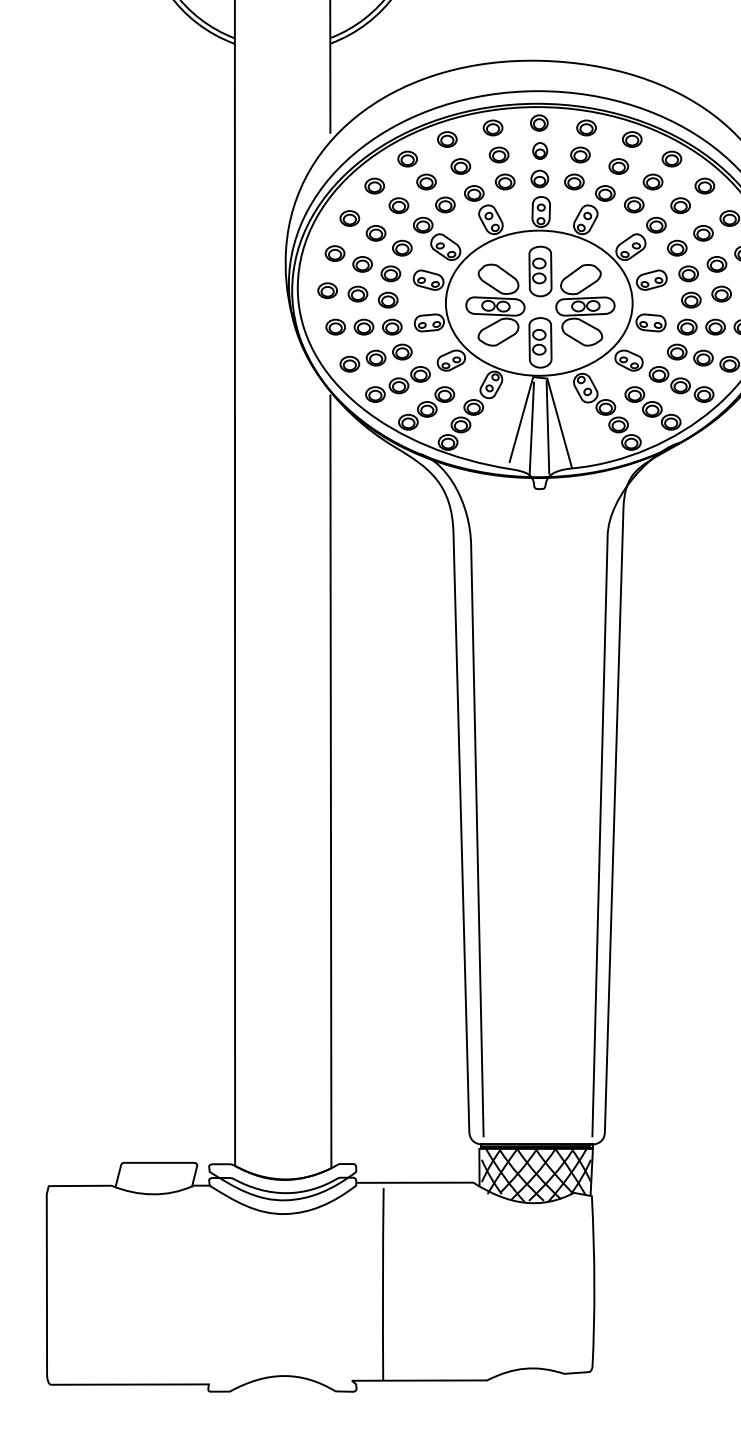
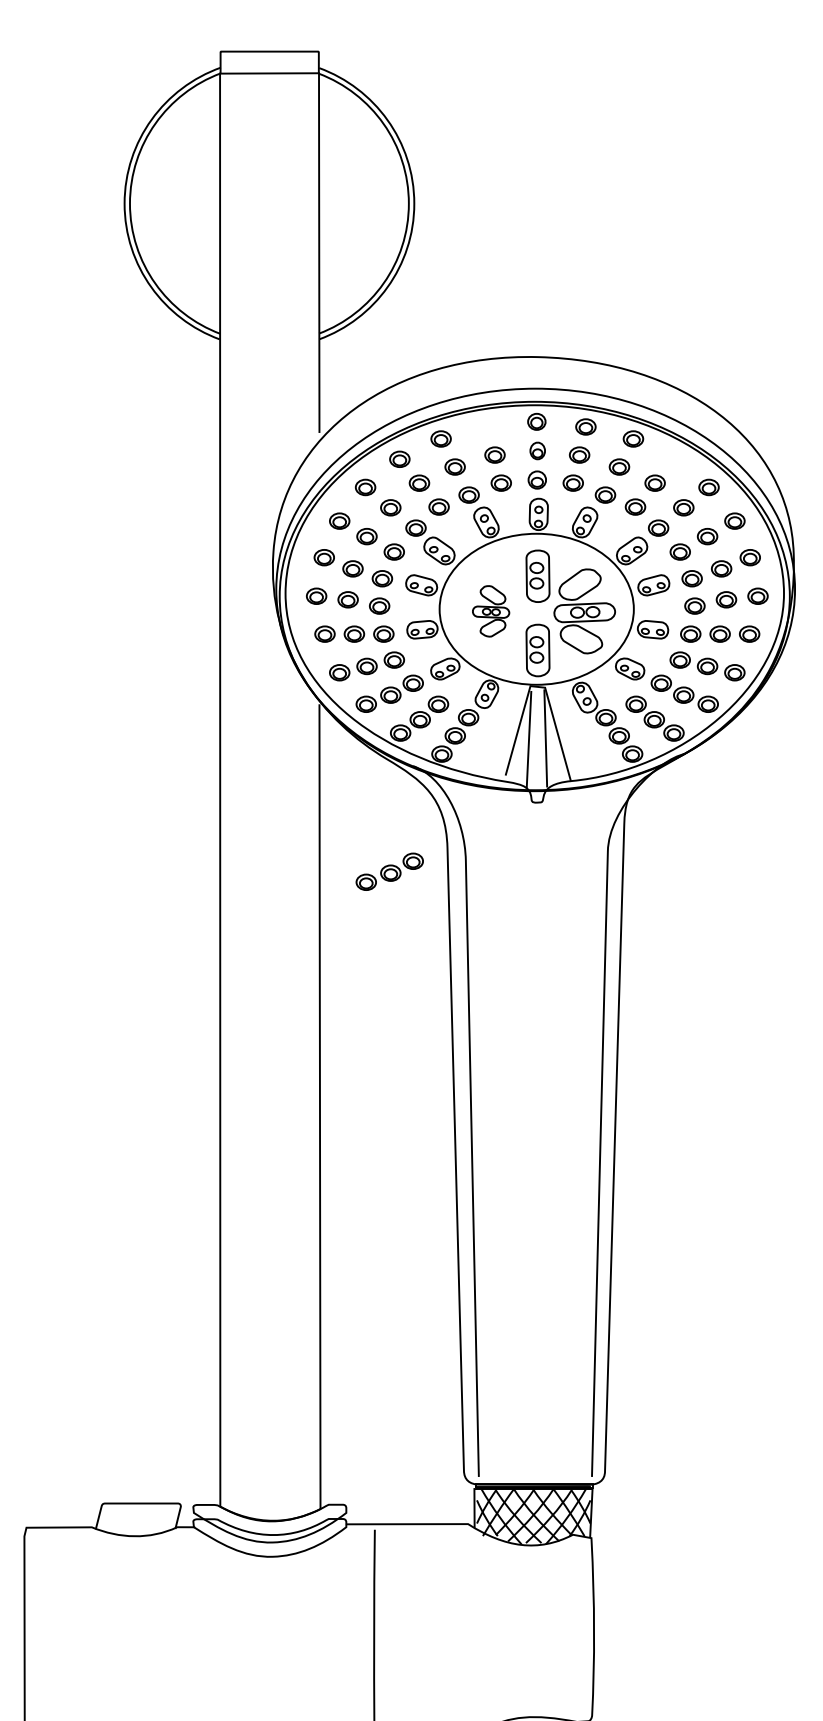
part: (492, 127) -> (488, 426), removed
part: (671, 158) -> (674, 458), removed
part: (494, 305) -> (490, 611), size x0.6
part: (397, 555) -> (389, 871), added

